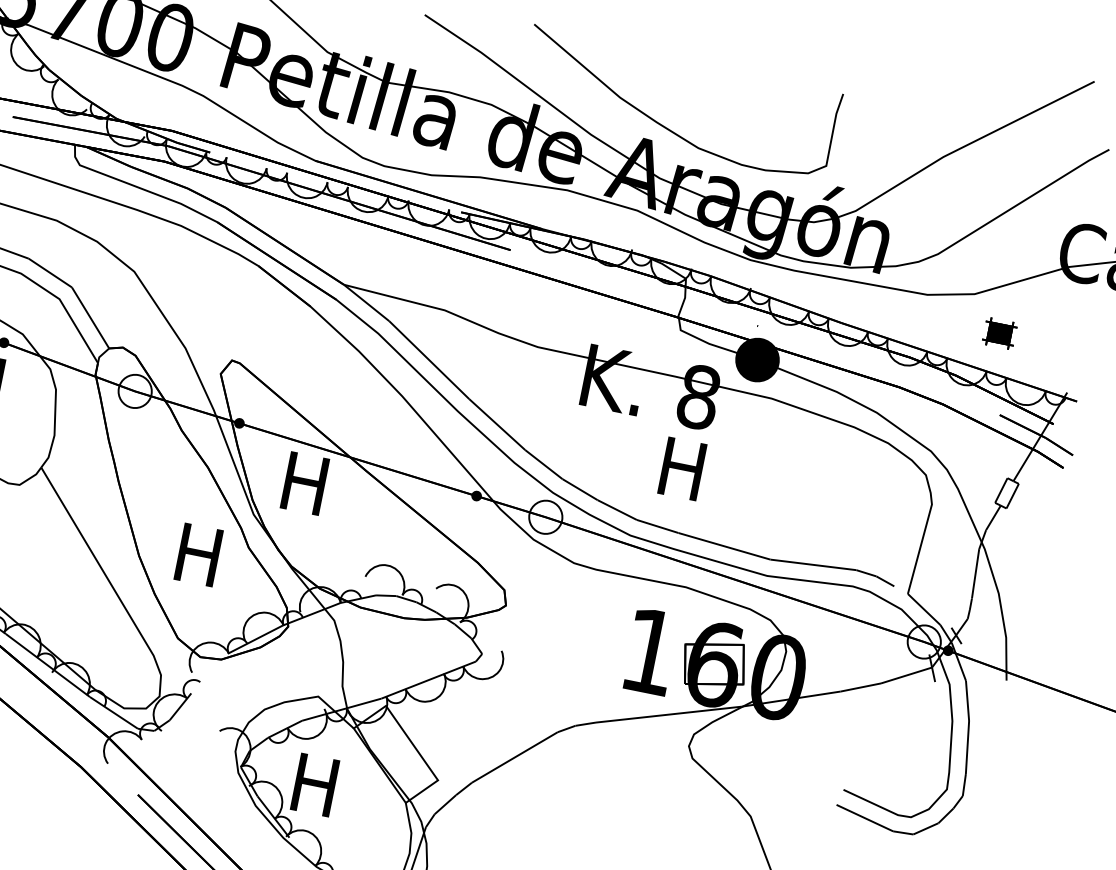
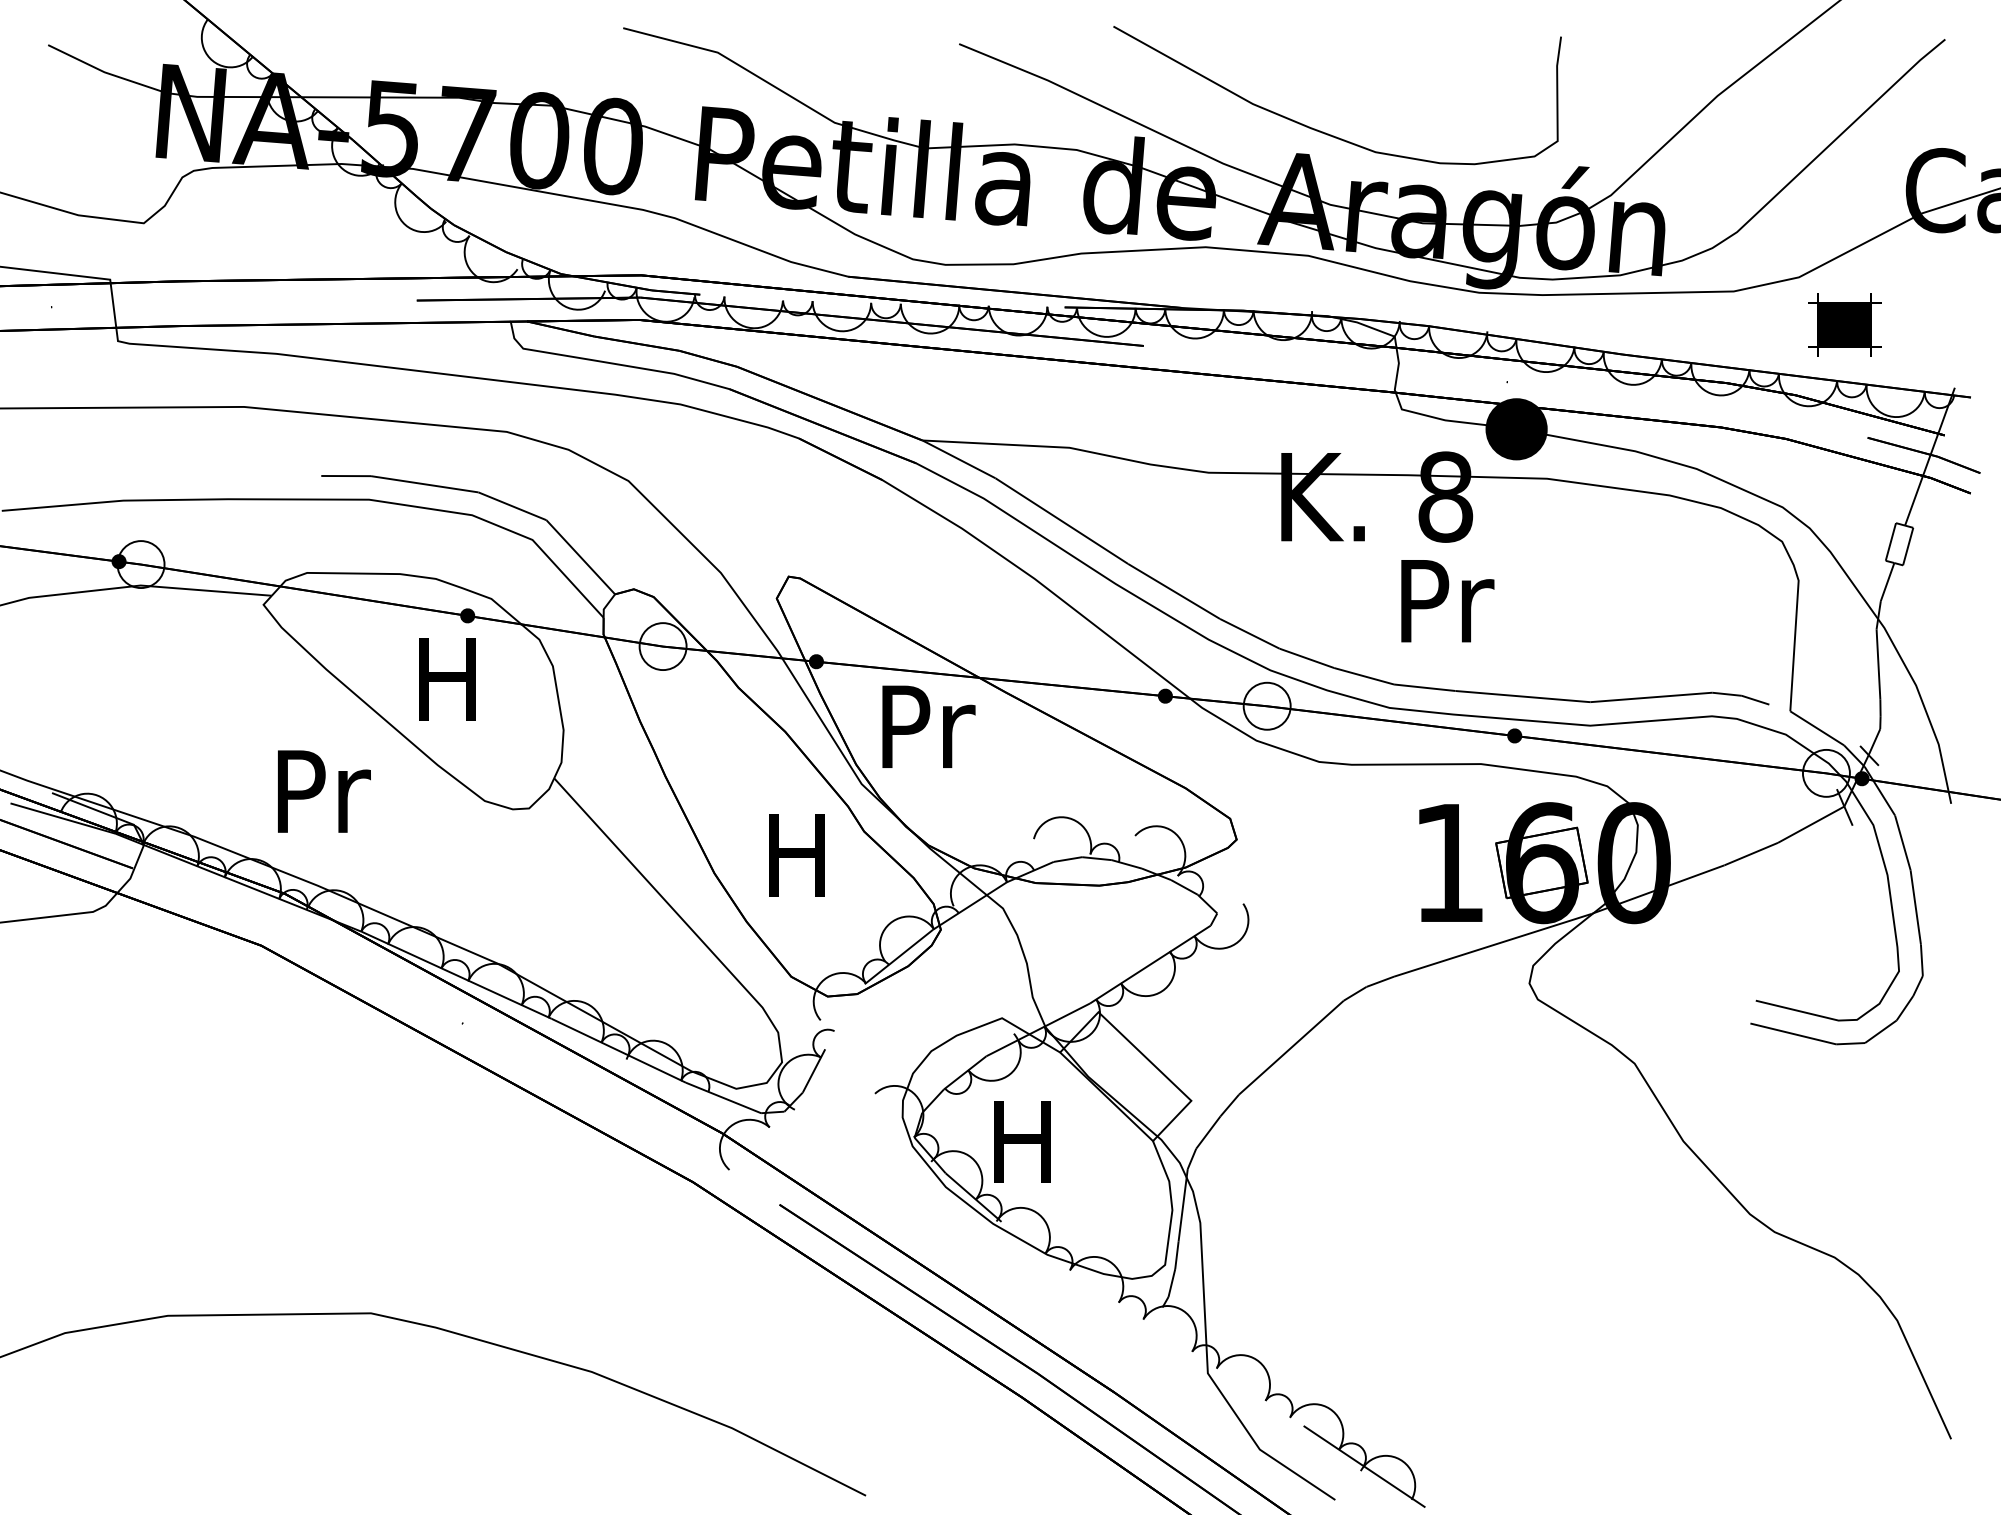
part: (999, 333) -> (1844, 324), size x1.67
text: (685, 469) -> (1447, 601), H -> Pr
text: (308, 483) -> (928, 726), H -> Pr
fill: (713, 572) -> (1514, 735), added

